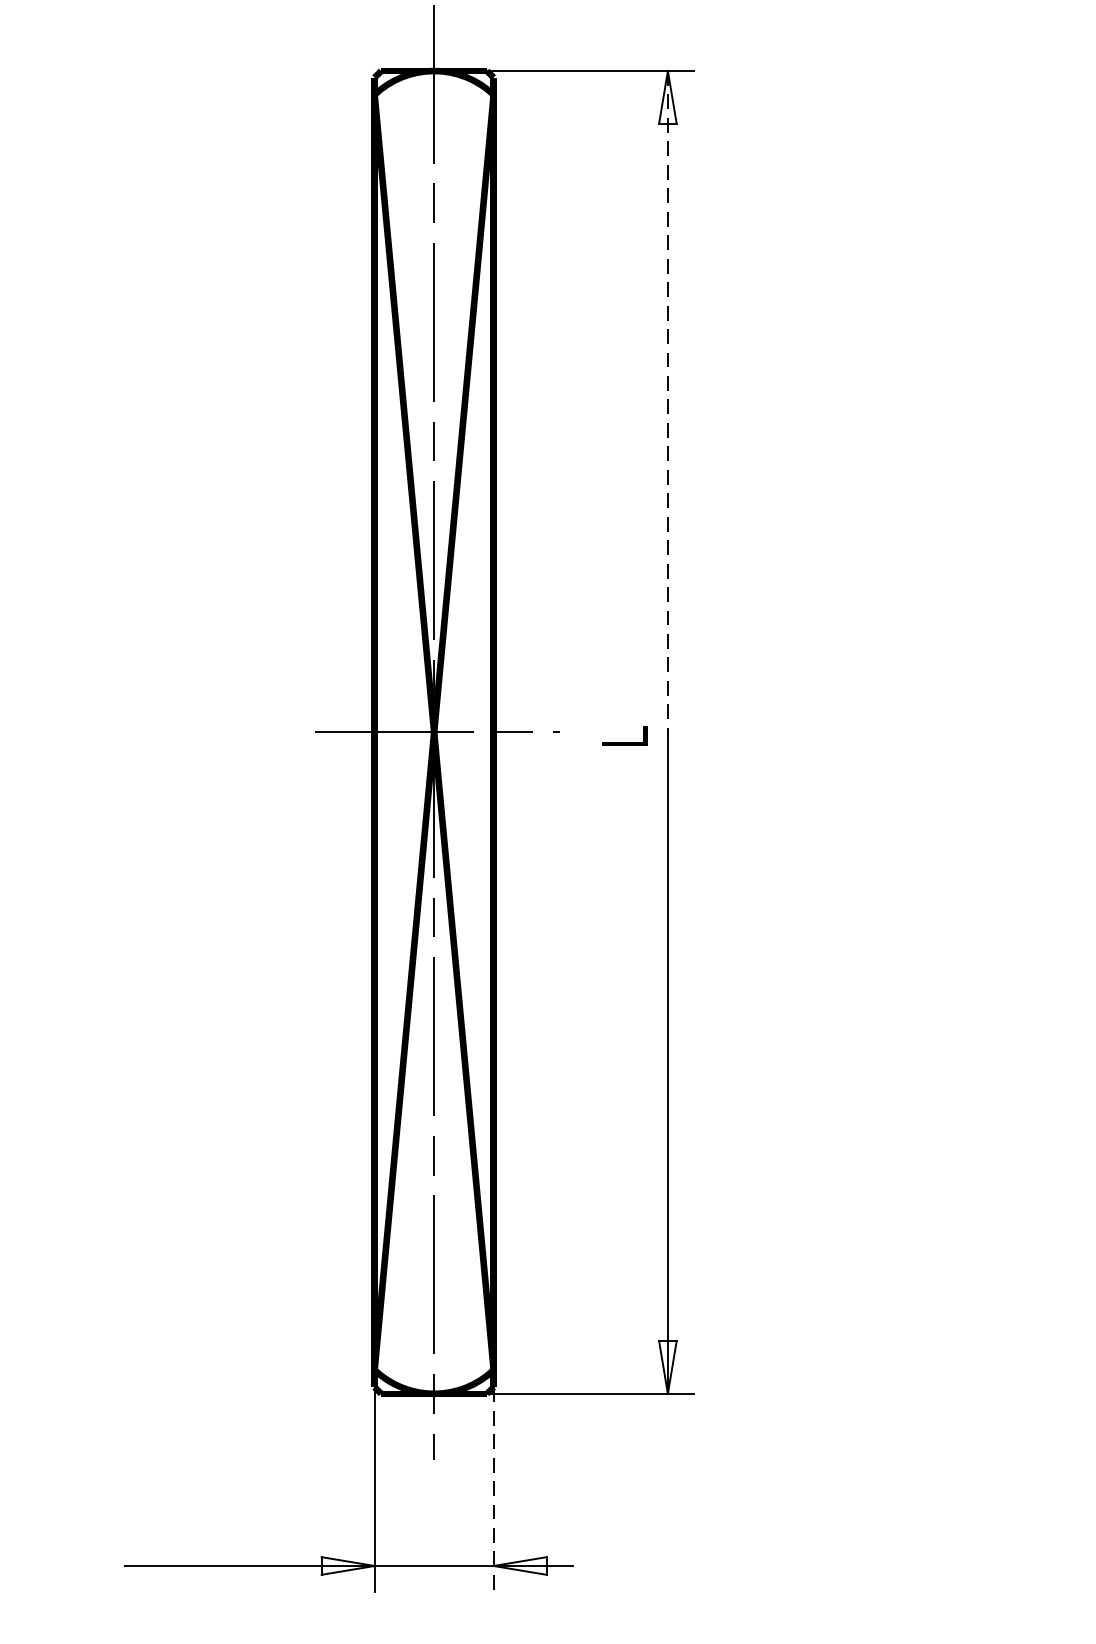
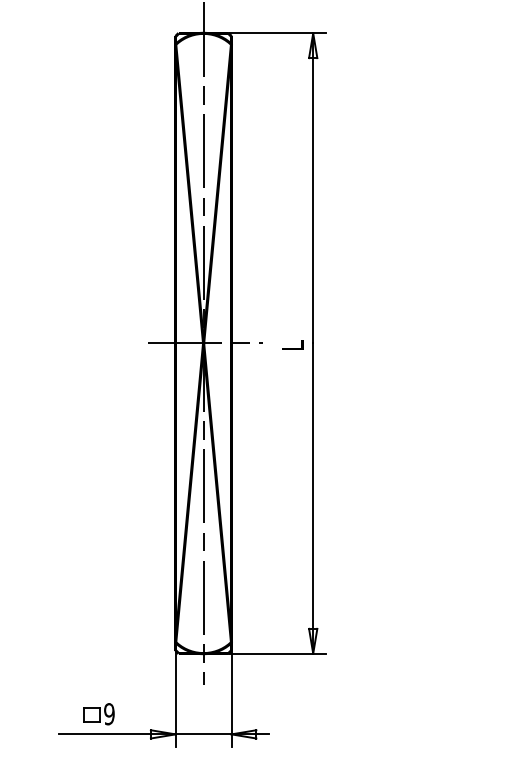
line: (668, 401) -> (313, 188), dashed -> solid
line: (493, 1491) -> (231, 699), dashed -> solid
part: (209, 1523) -> (98, 714), added

